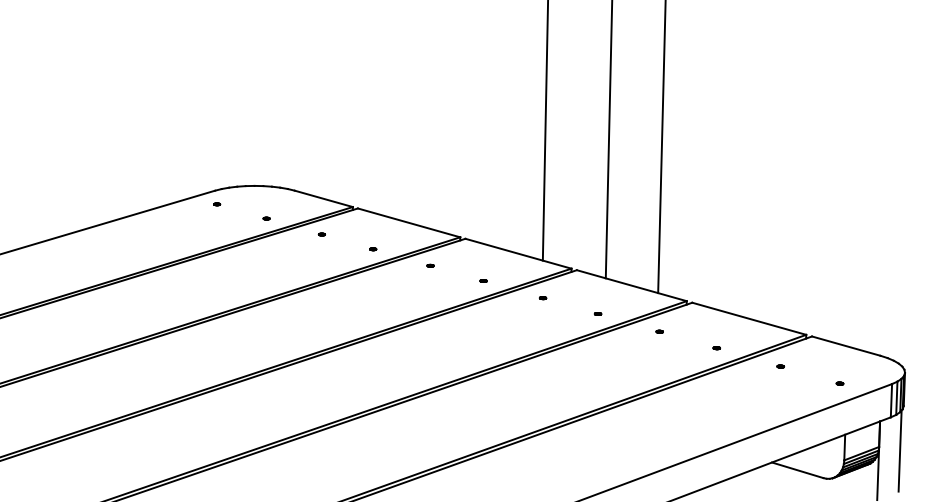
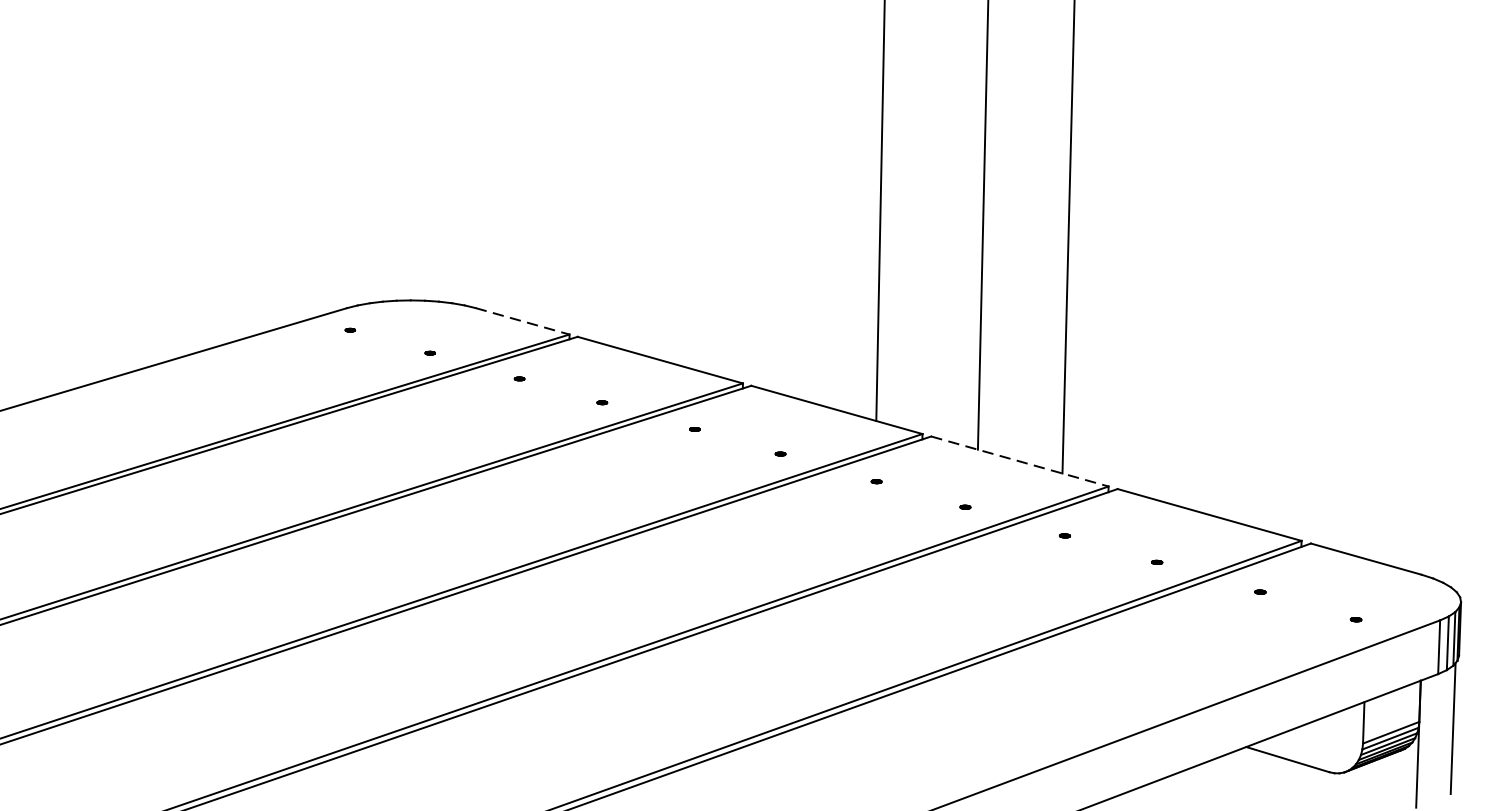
line: (324, 199) -> (523, 322), solid -> dashed
line: (632, 285) -> (1021, 461), solid -> dashed

